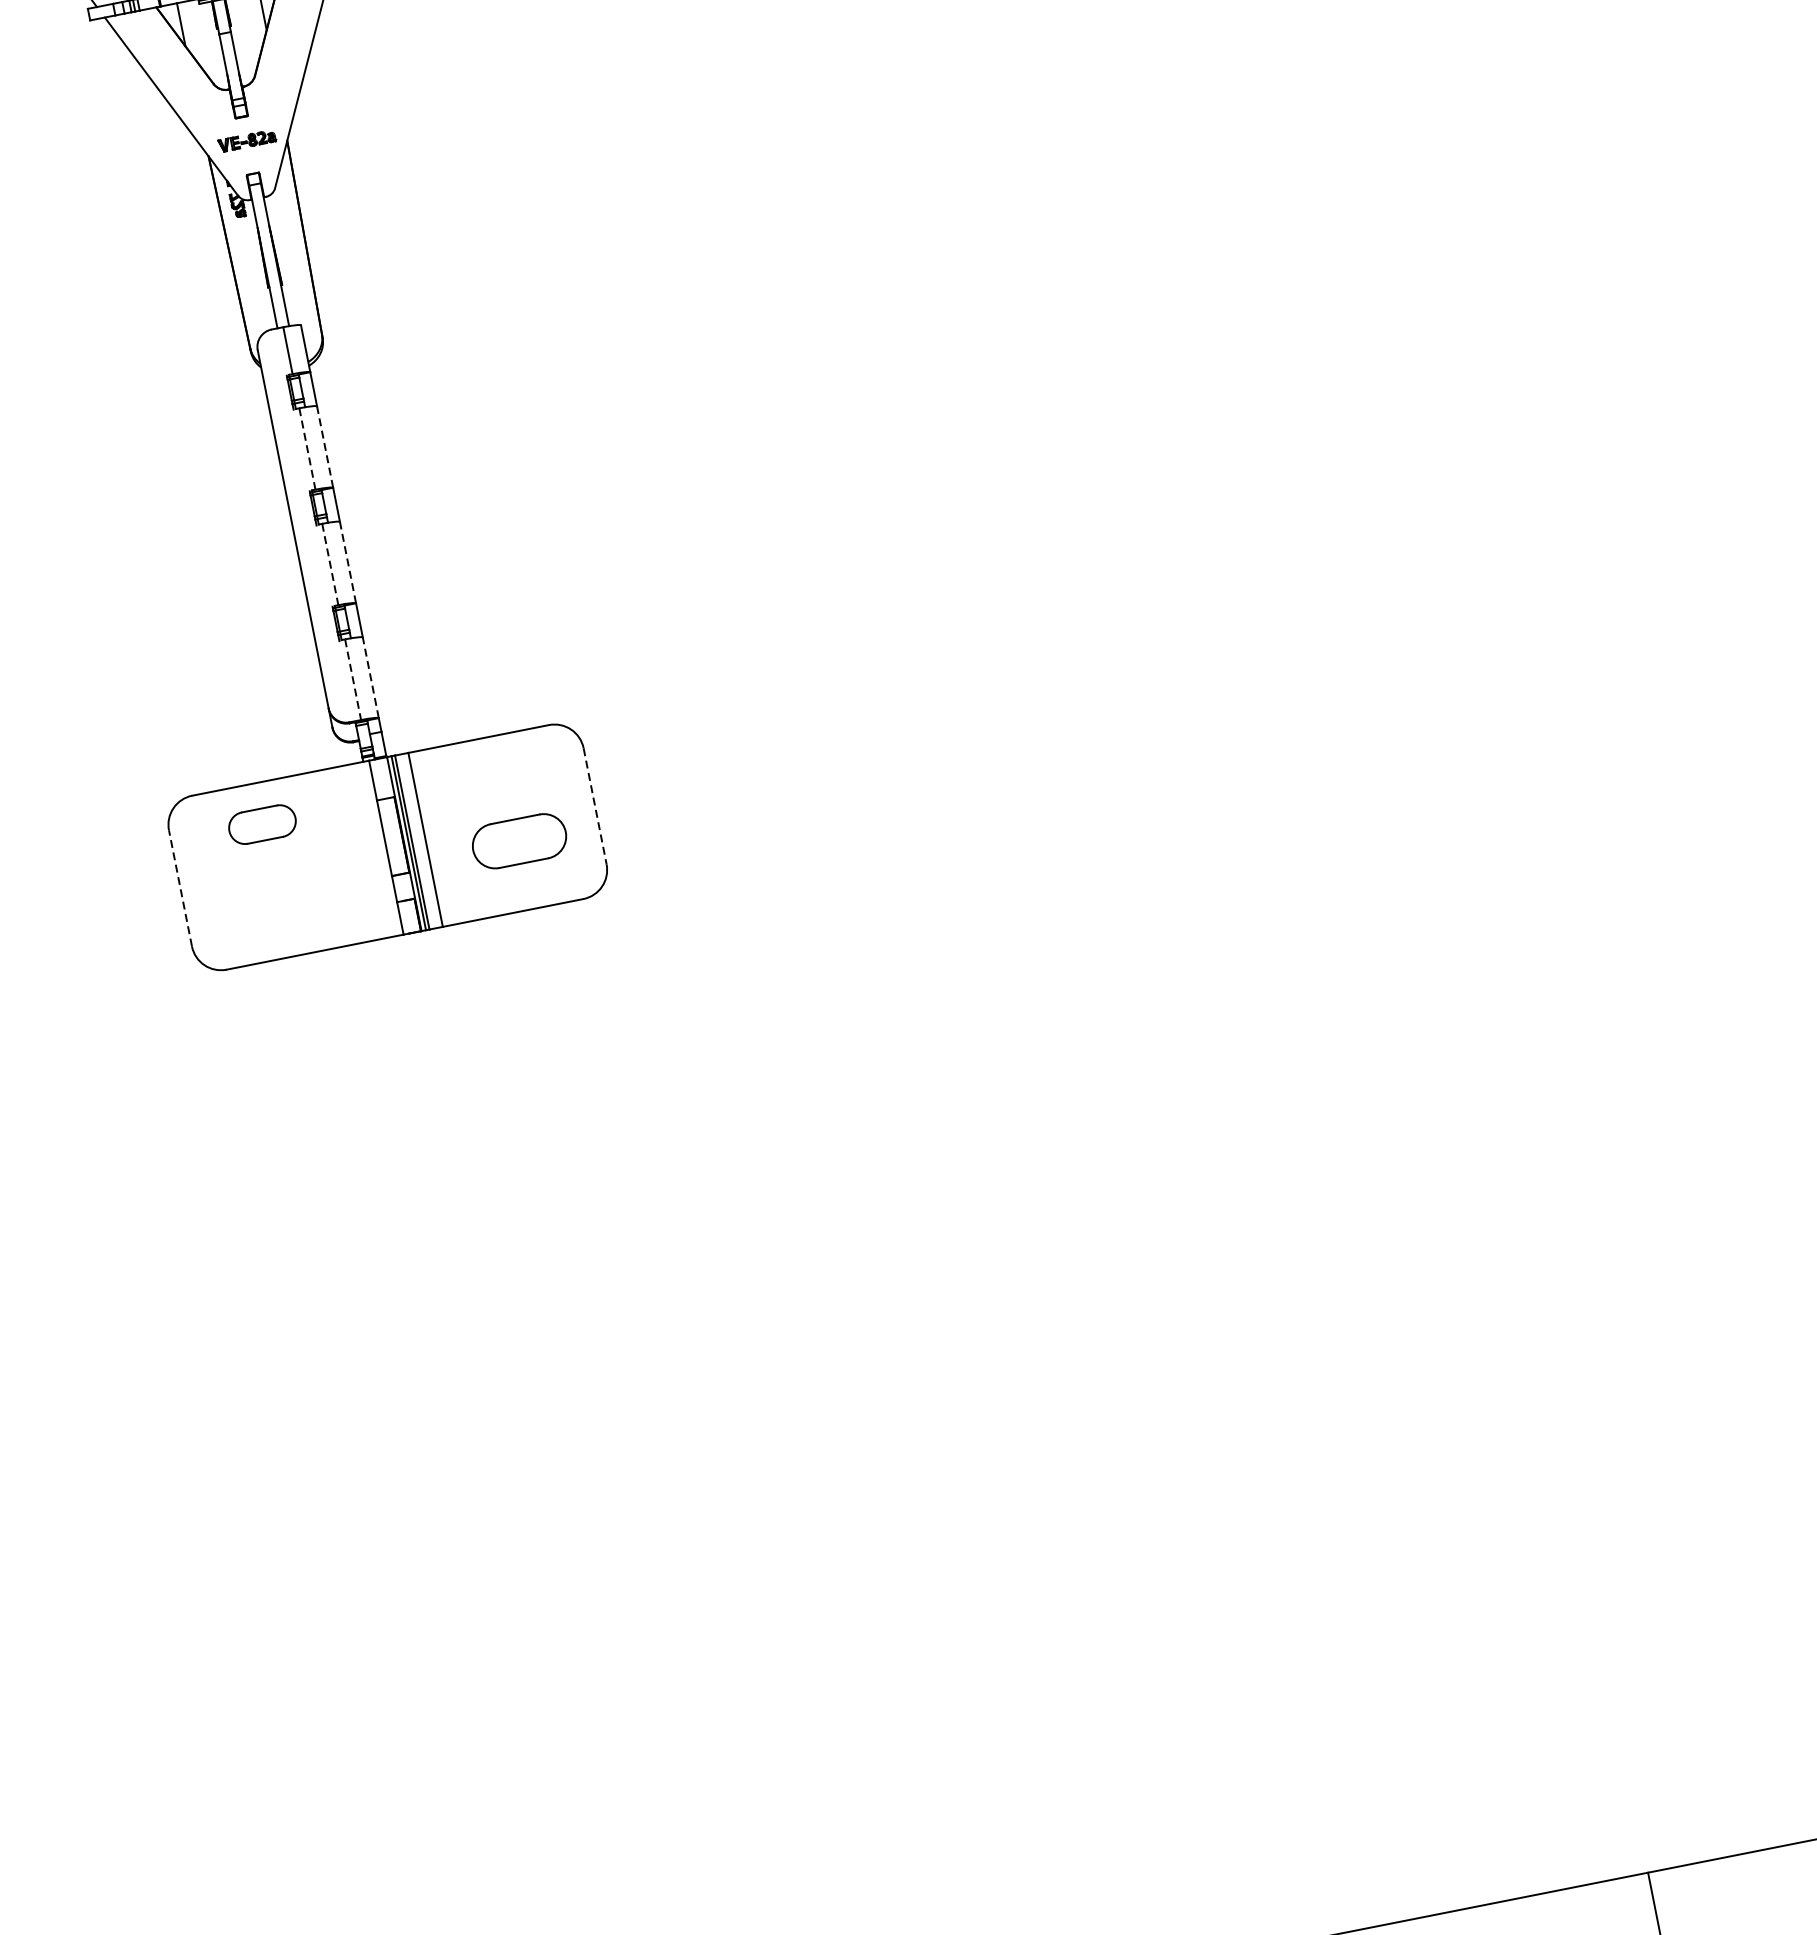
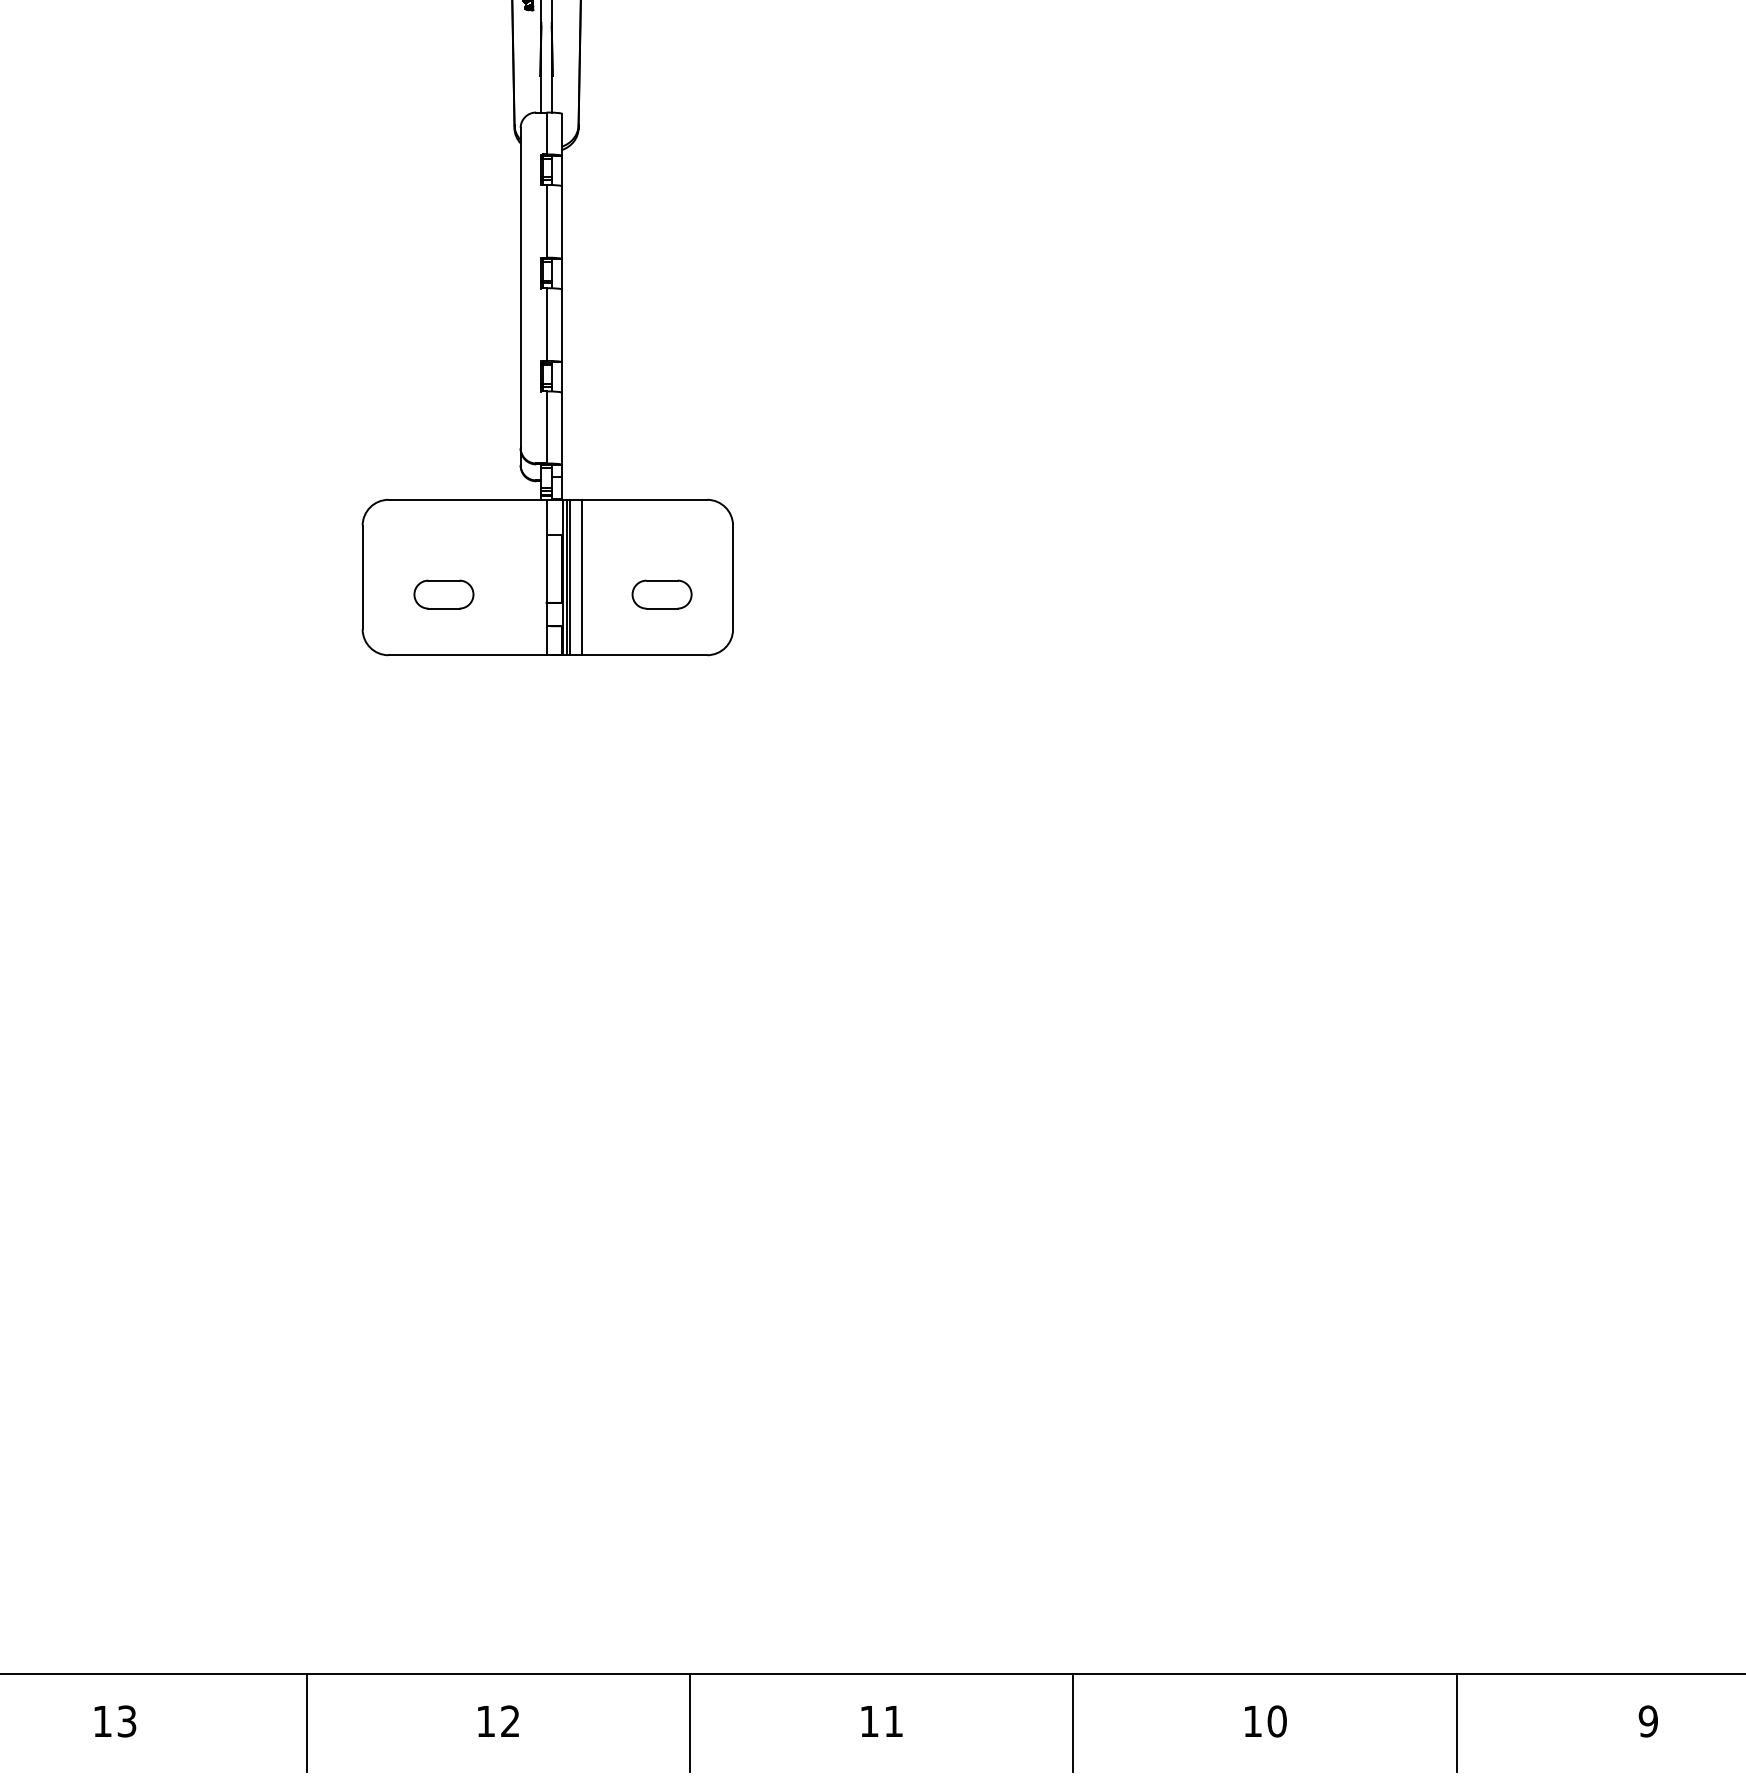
line: (325, 446) -> (562, 222), dashed -> solid
line: (307, 449) -> (546, 221), dashed -> solid
line: (348, 562) -> (562, 325), dashed -> solid
line: (330, 565) -> (546, 325), dashed -> solid
line: (371, 677) -> (562, 428), dashed -> solid
line: (353, 679) -> (546, 427), dashed -> solid
line: (595, 806) -> (733, 577), dashed -> solid
part: (261, 824) -> (443, 594), moved
part: (518, 841) -> (661, 594), size x0.71
line: (180, 888) -> (362, 577), dashed -> solid

